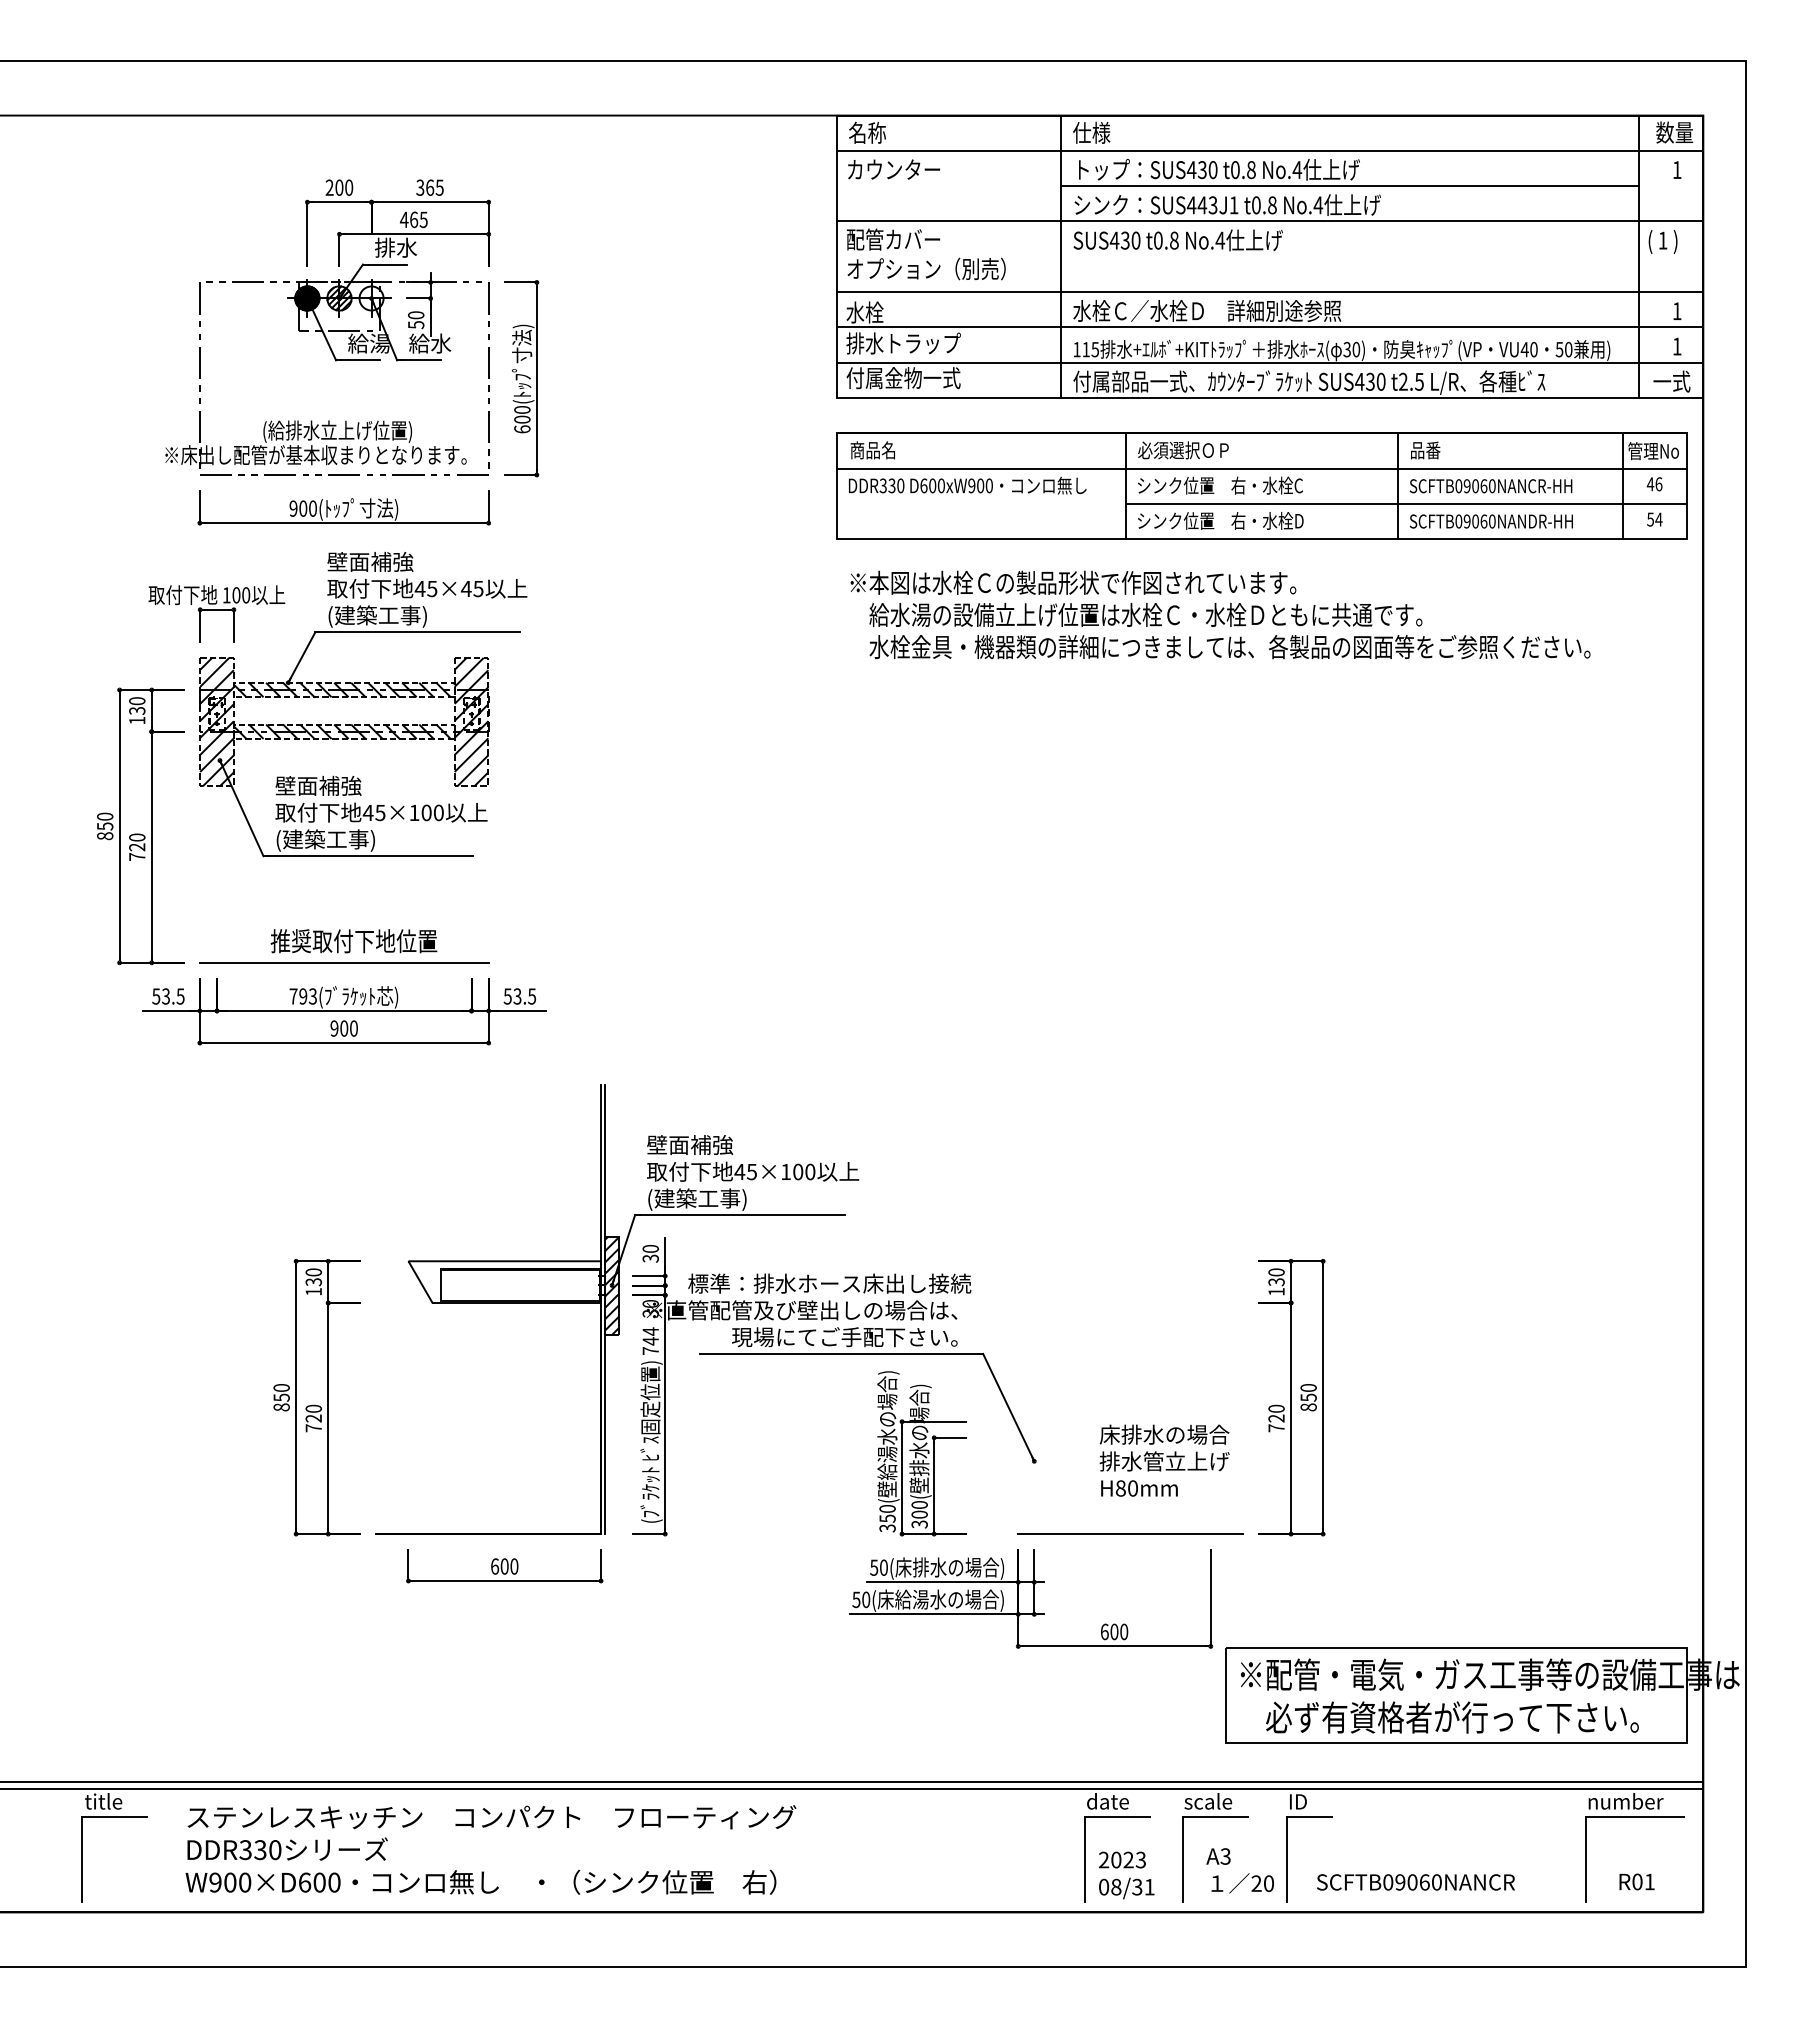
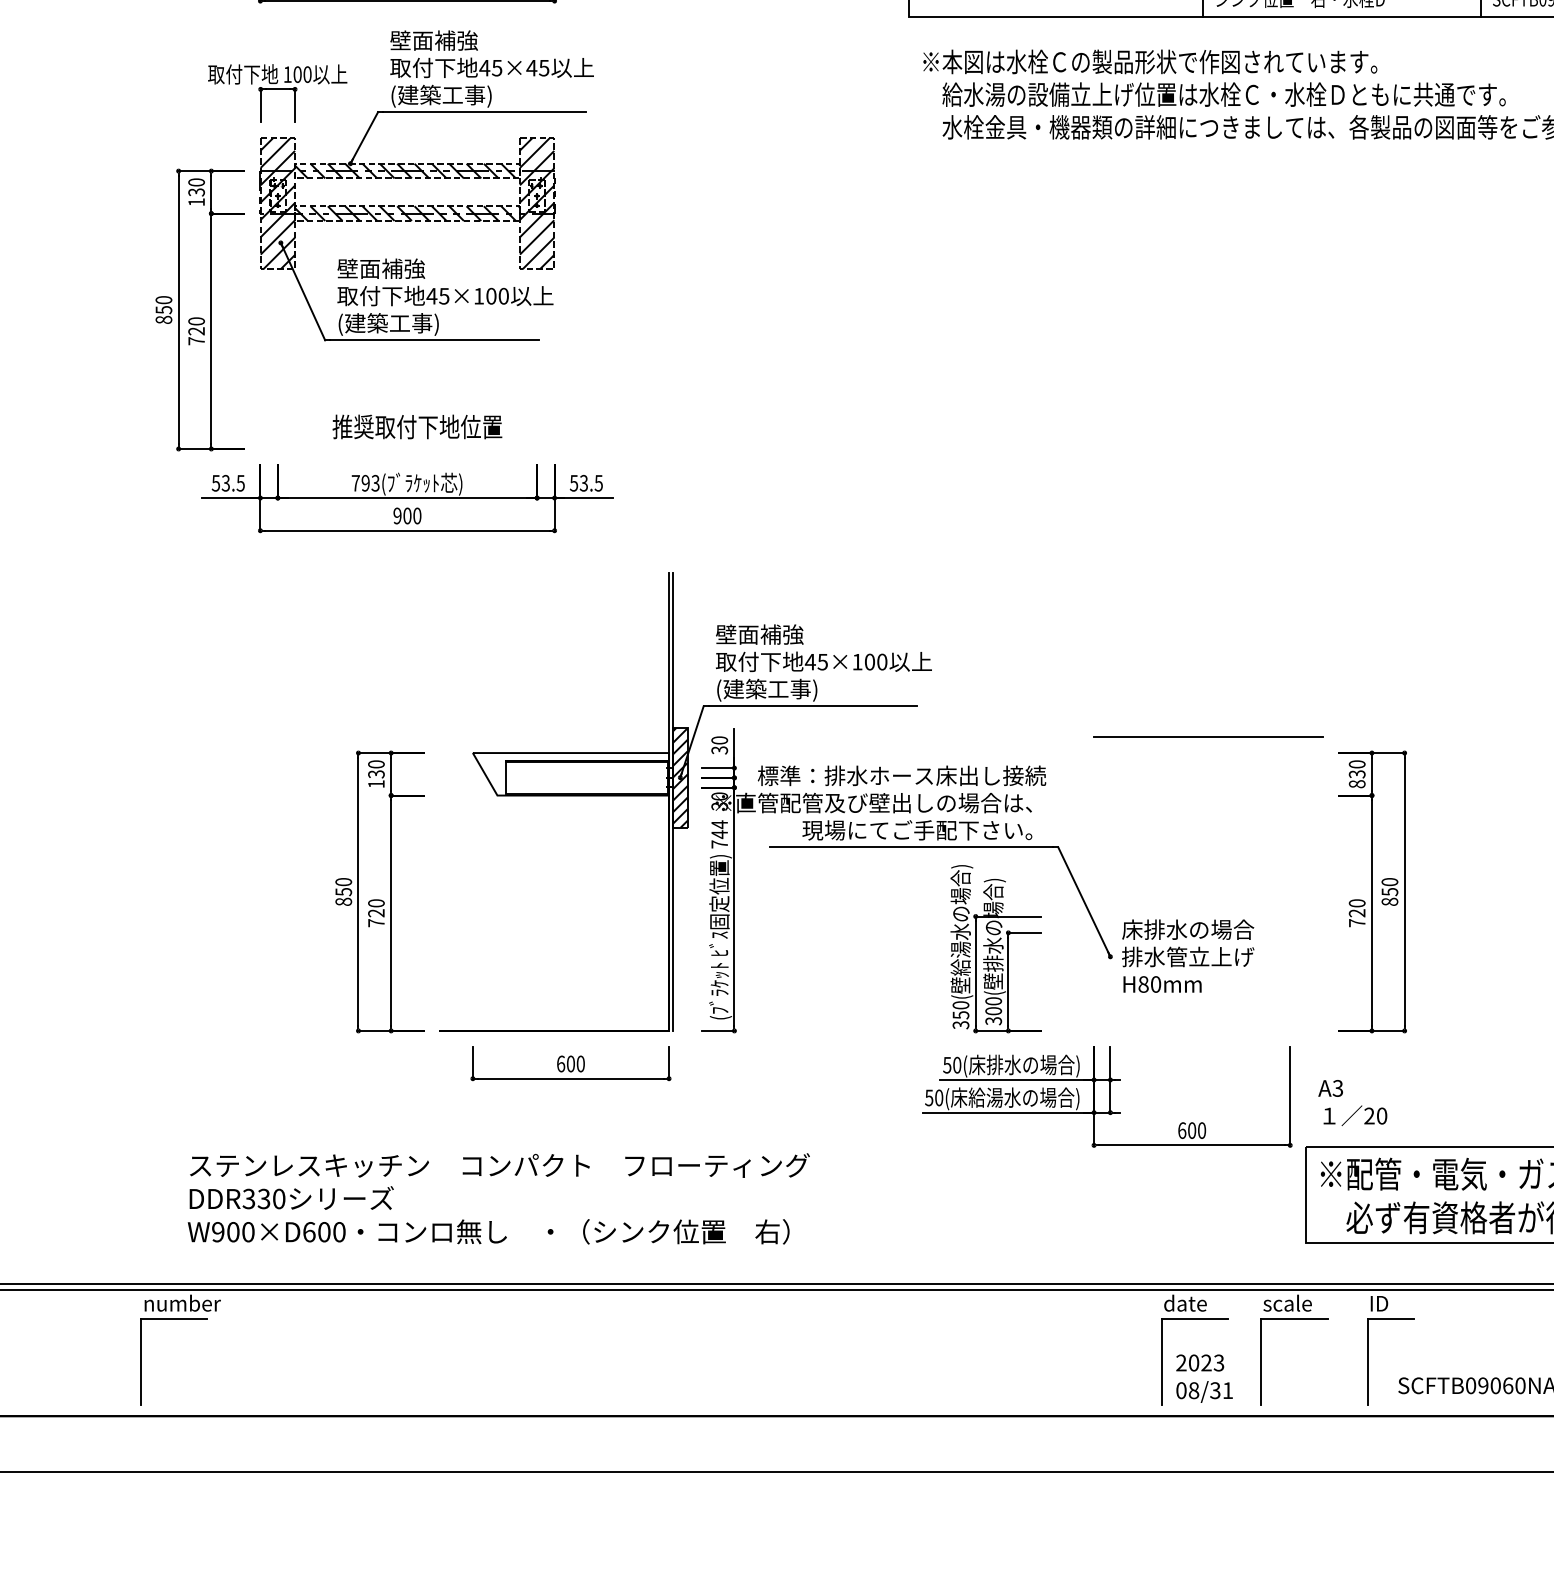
line: (343, 962) -> (406, 448), removed
text: (1276, 1291) -> (1357, 783), 130 -> 830
text: (1164, 1460) -> (1188, 955), moved
line: (1130, 1533) -> (1208, 735), moved
text: (123, 1801) -> (182, 1303), title -> number
text: (490, 1849) -> (498, 1198), moved
text: (1239, 1870) -> (1352, 1102), moved

